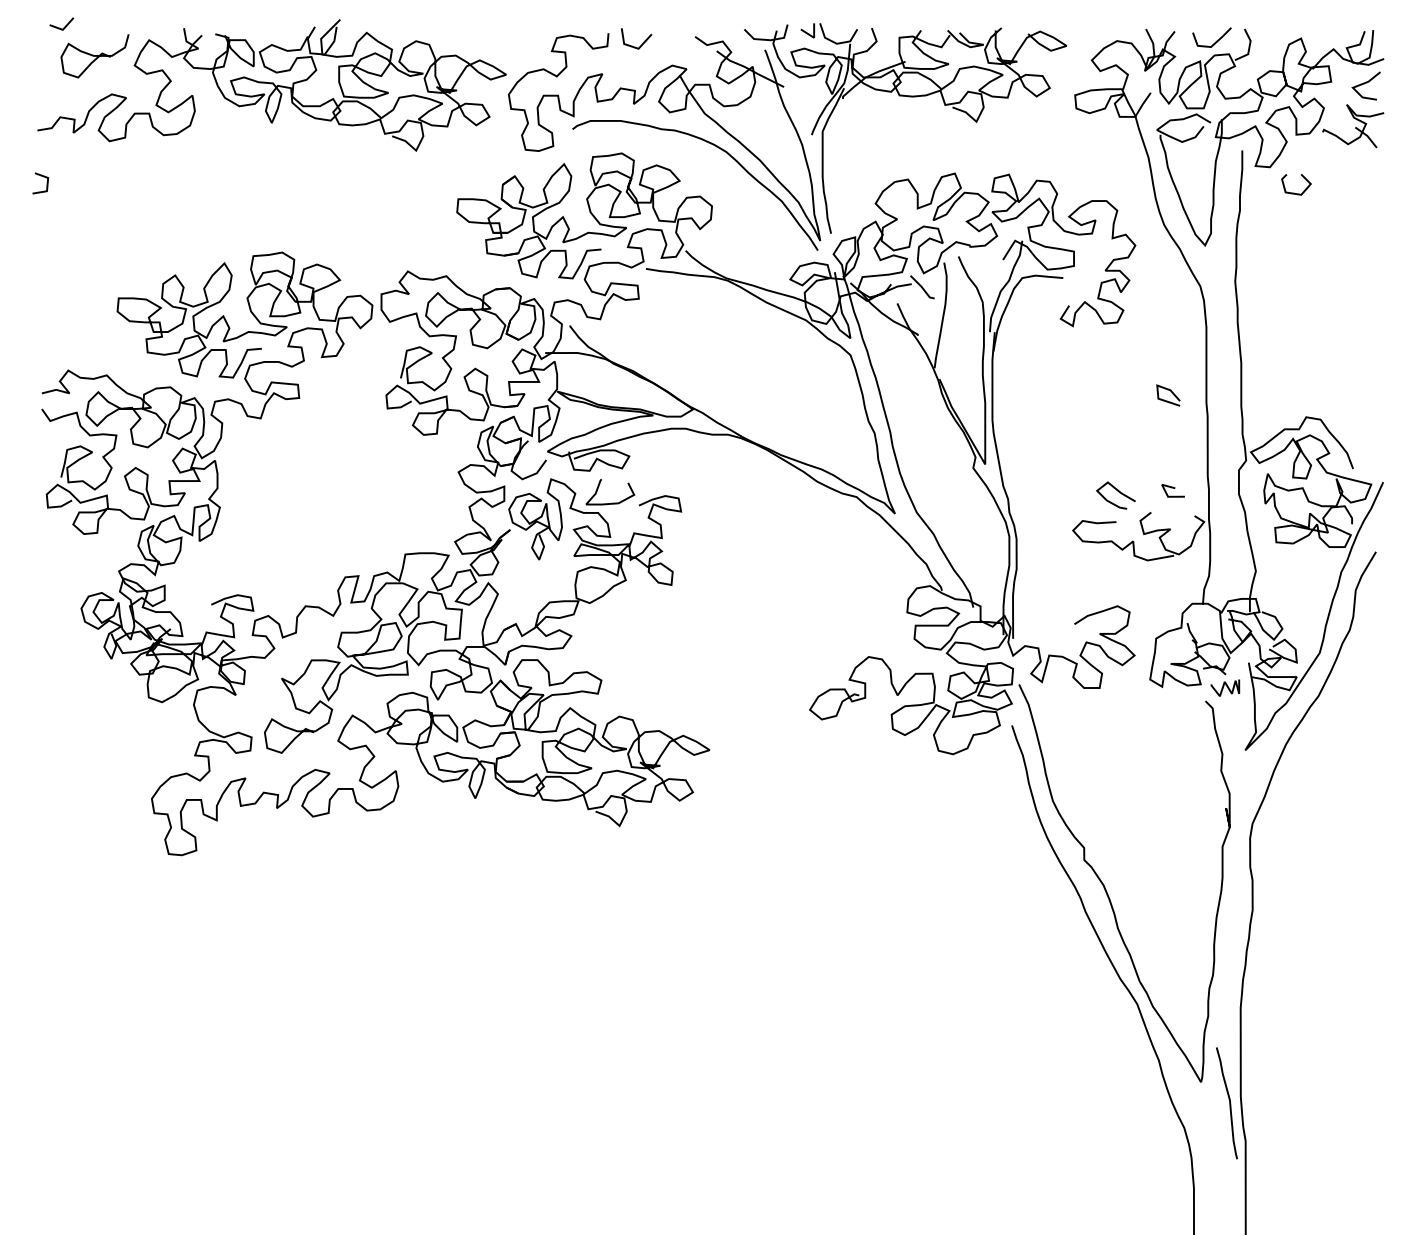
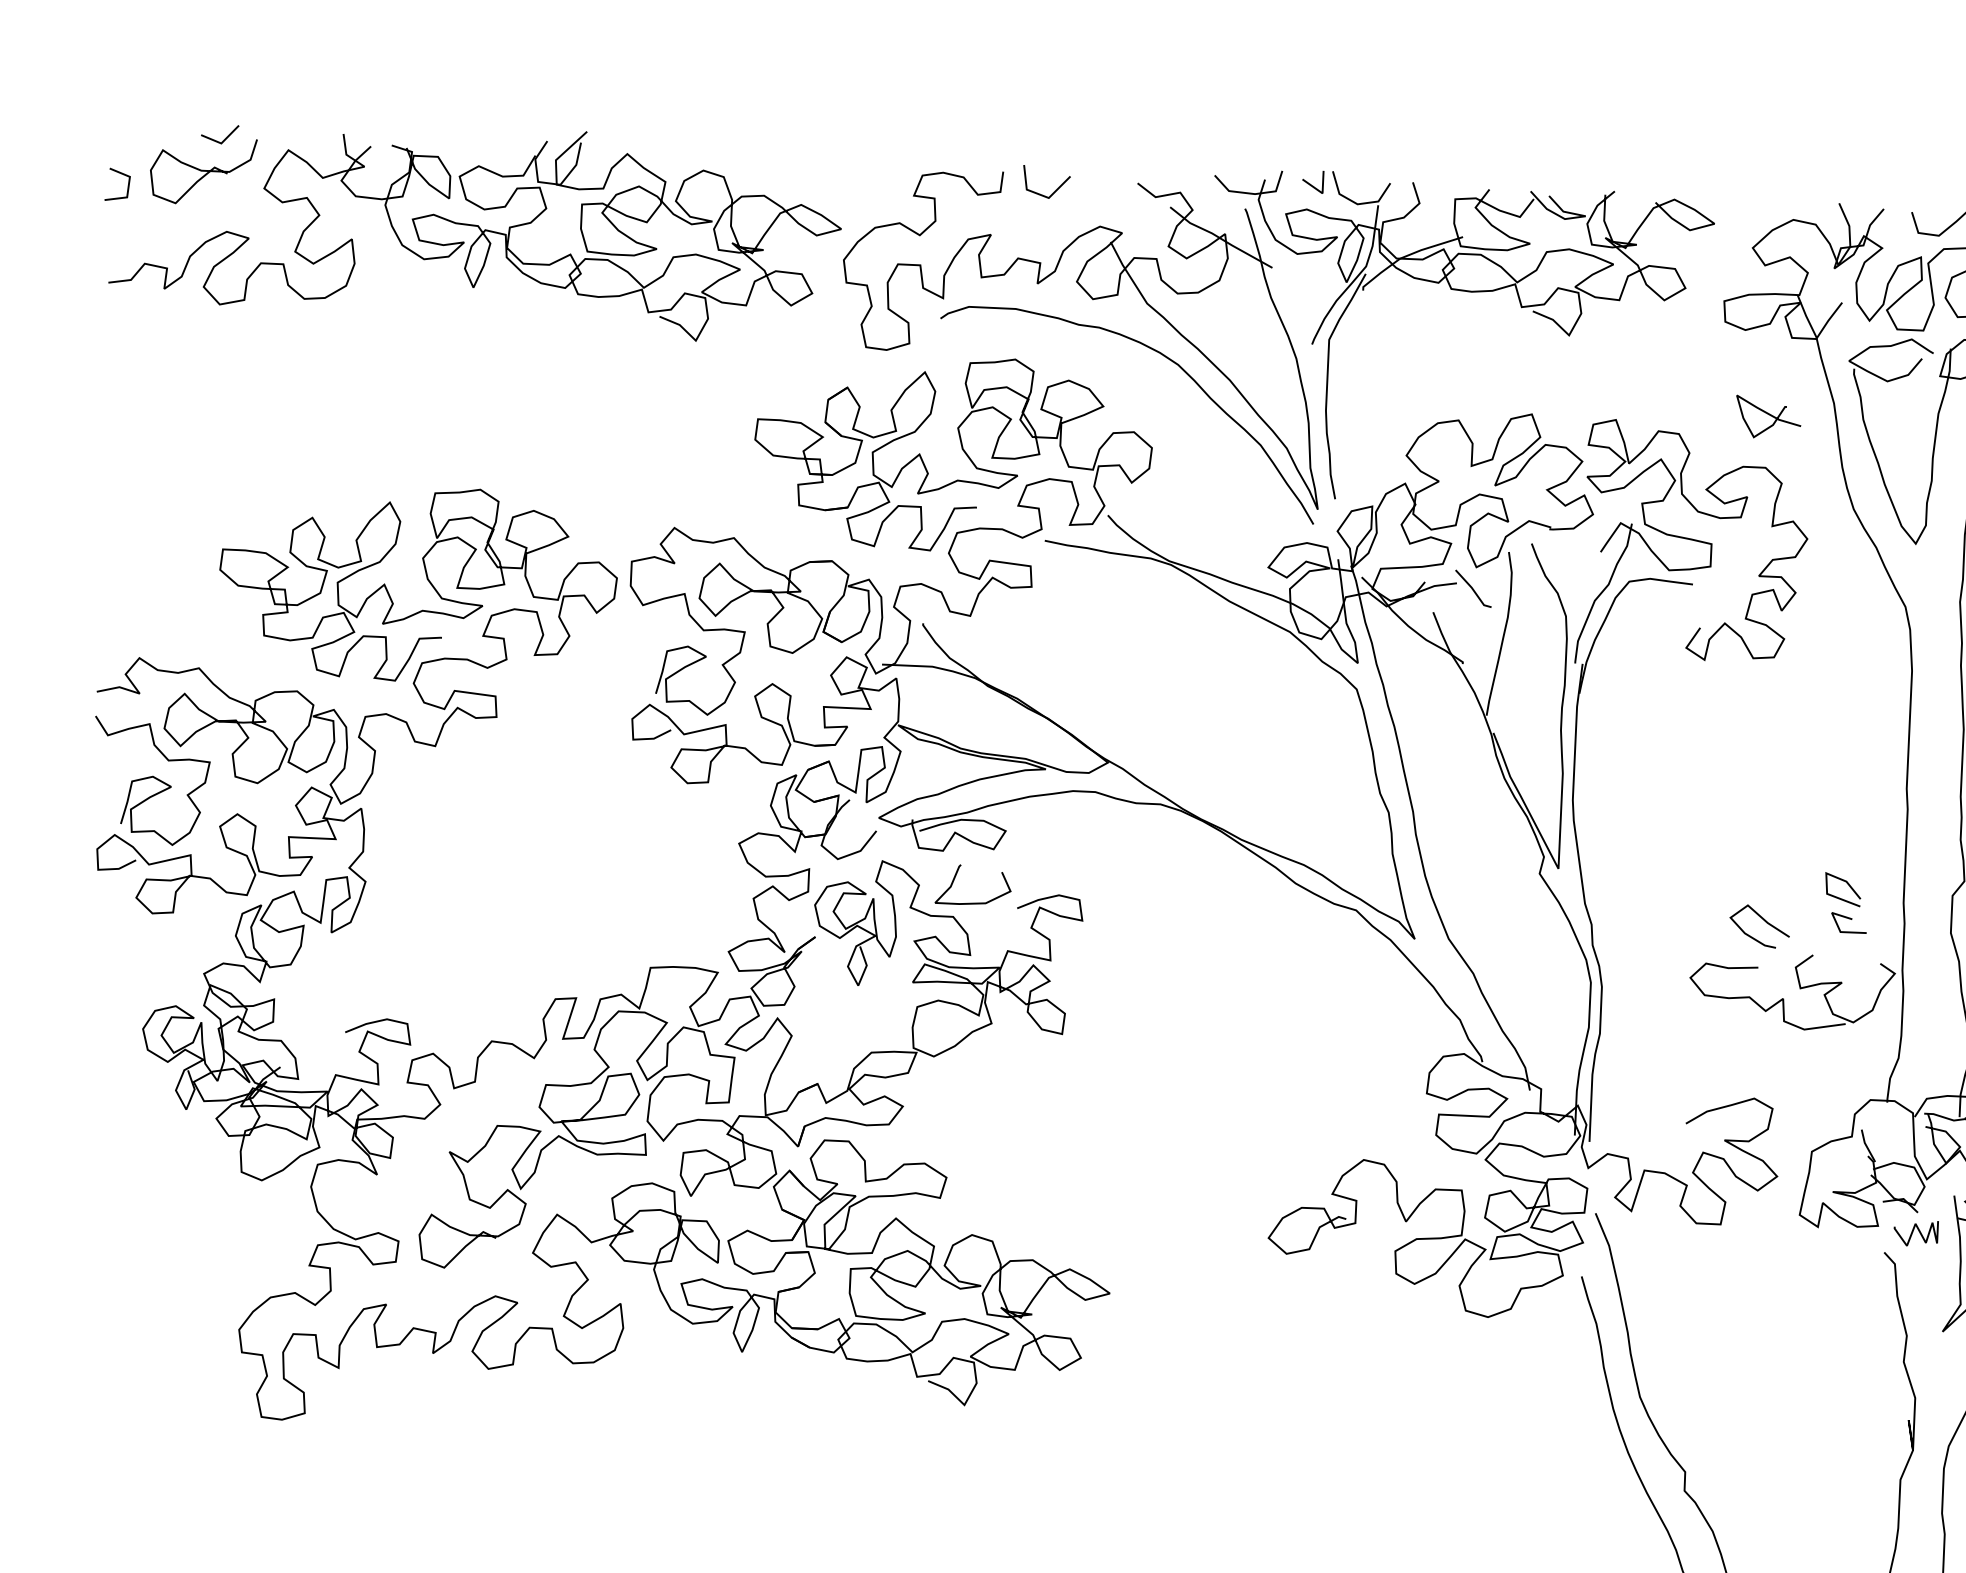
line: (64, 26) -> (224, 138), moved
curve: (1106, 167) -> (1767, 415), added
line: (46, 183) -> (126, 185), moved
line: (1172, 394) -> (1849, 888), moved

